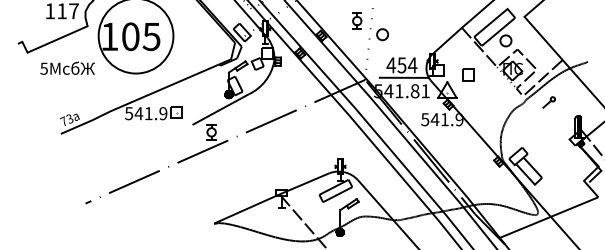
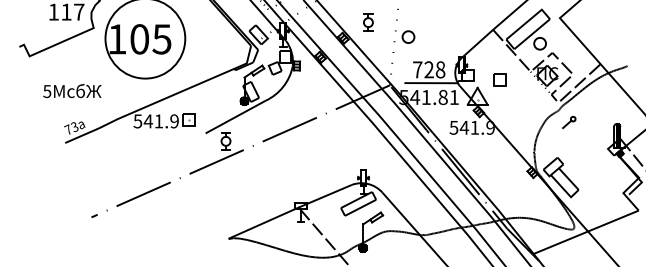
part: (357, 20) -> (368, 22), moved
text: (401, 65) -> (428, 69), 454 -> 728
text: (67, 68) -> (72, 91), moved
part: (549, 102) -> (569, 122), moved

